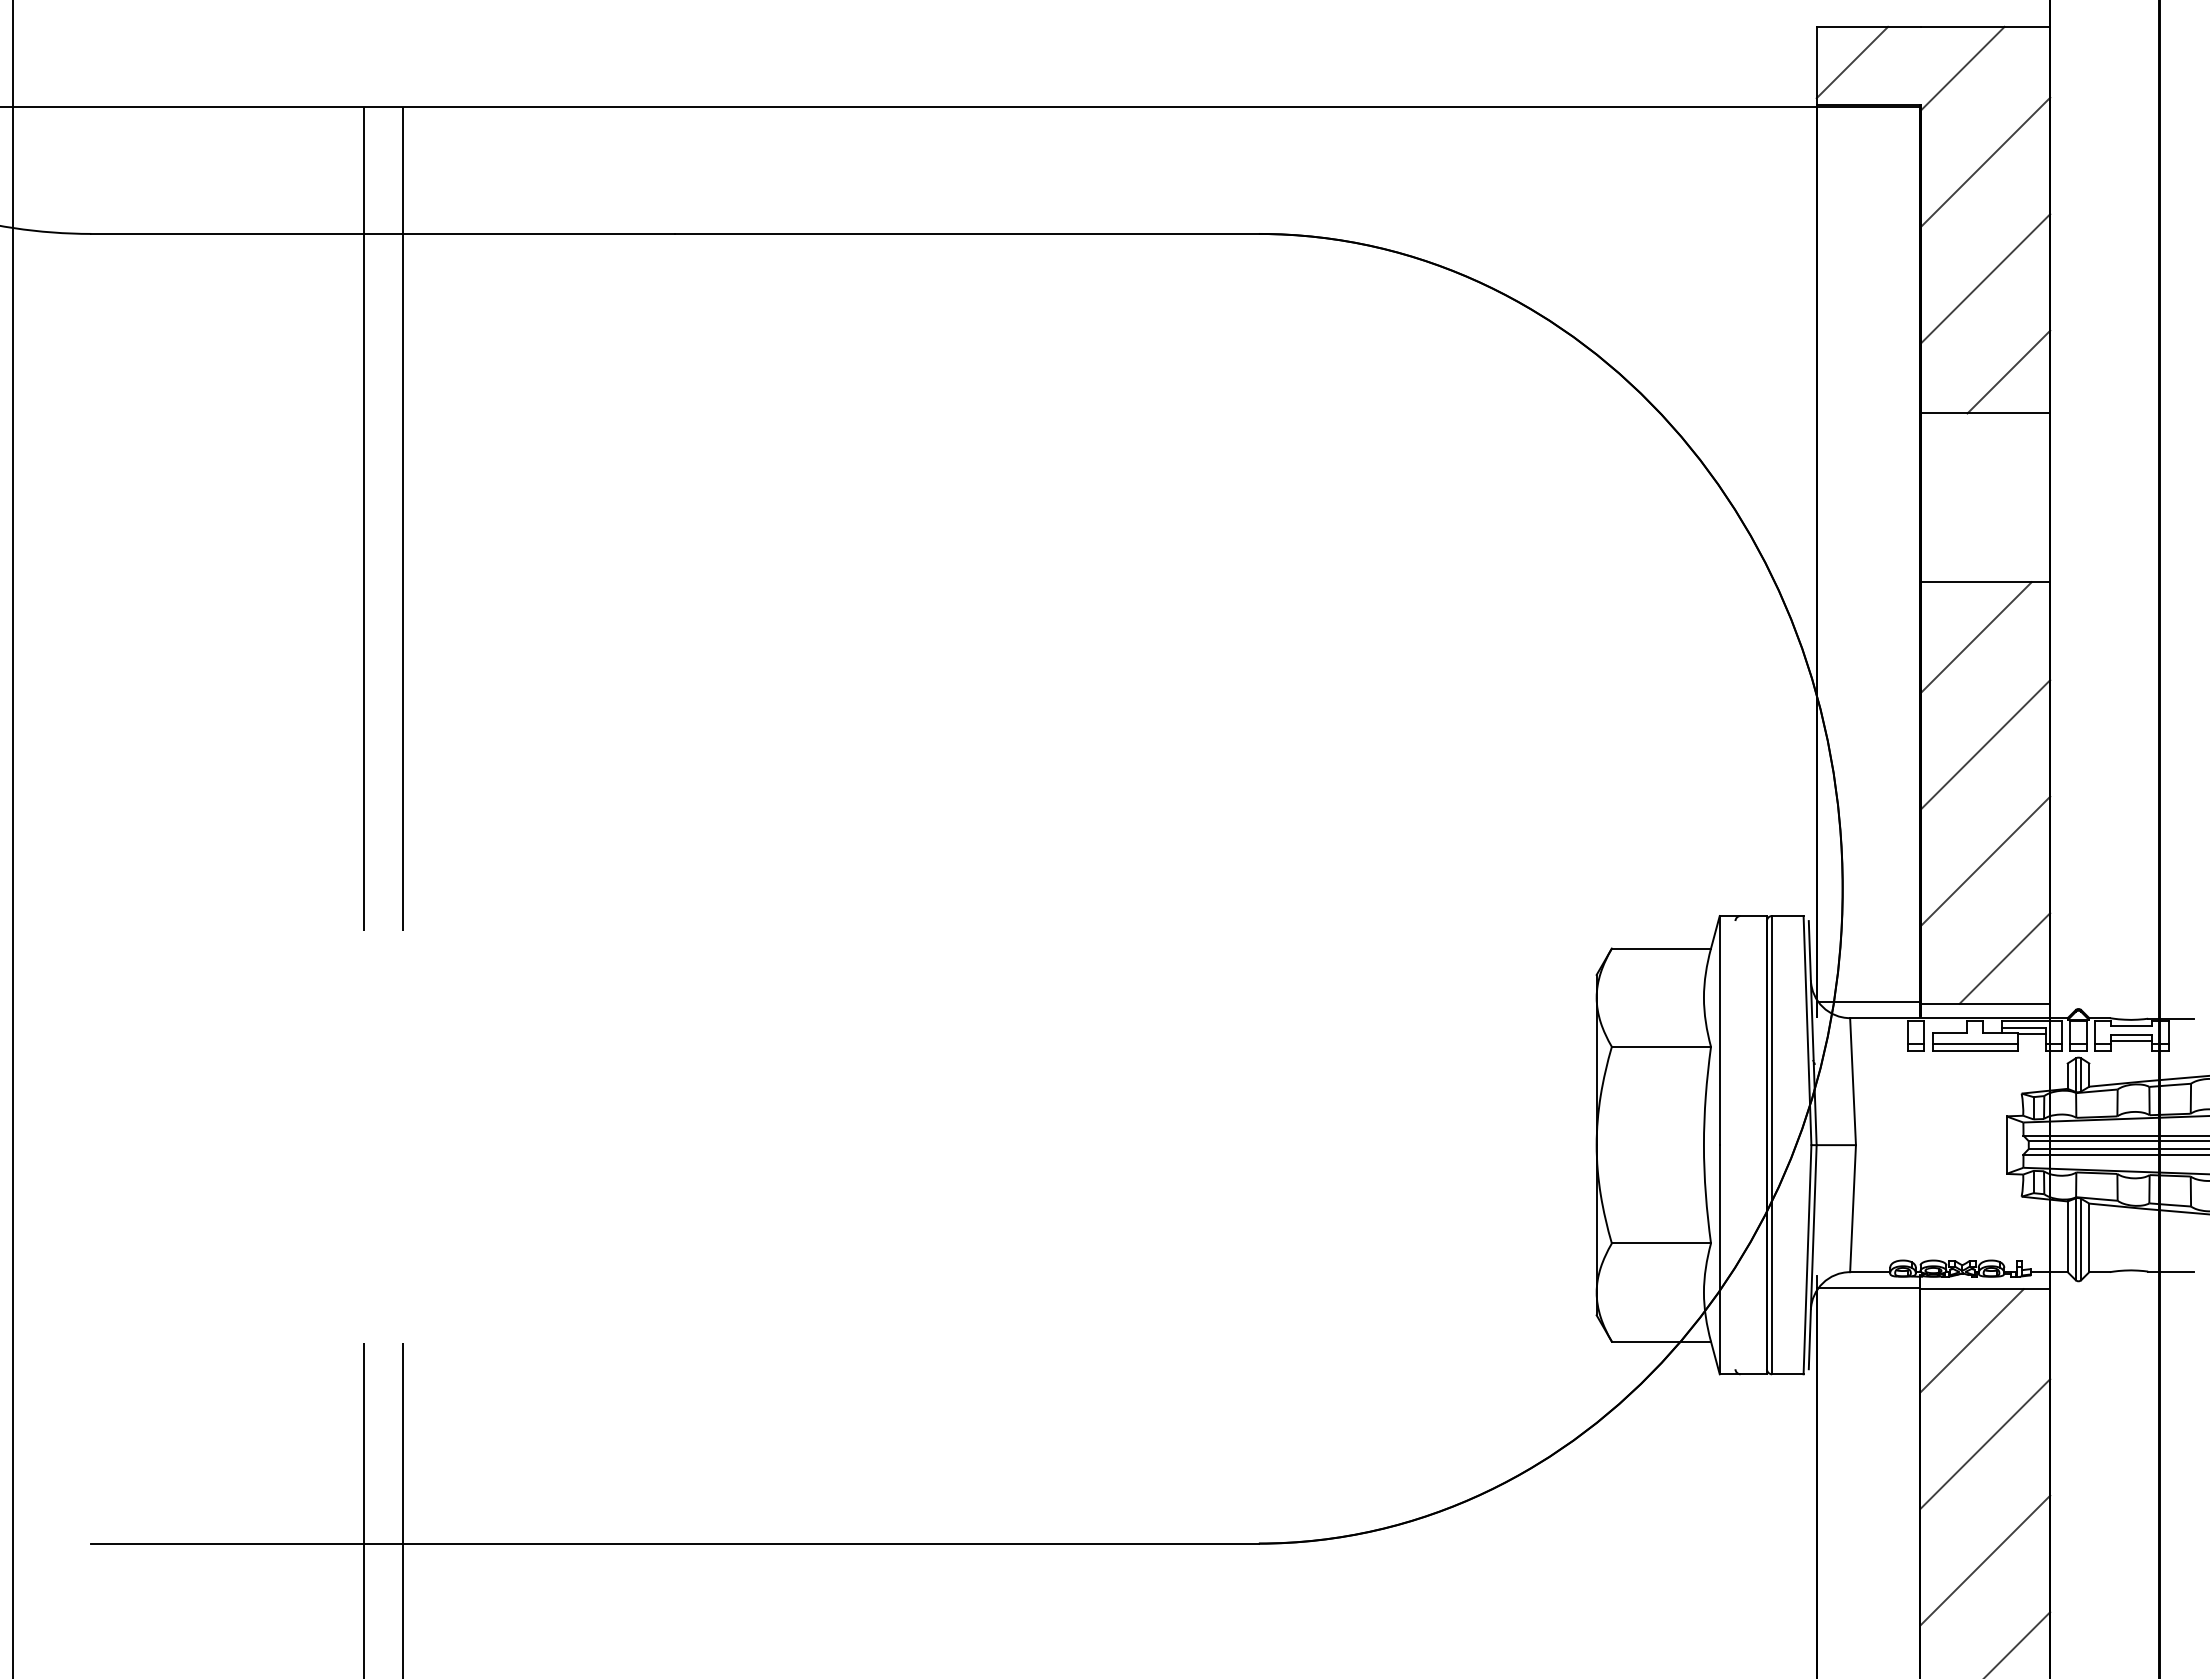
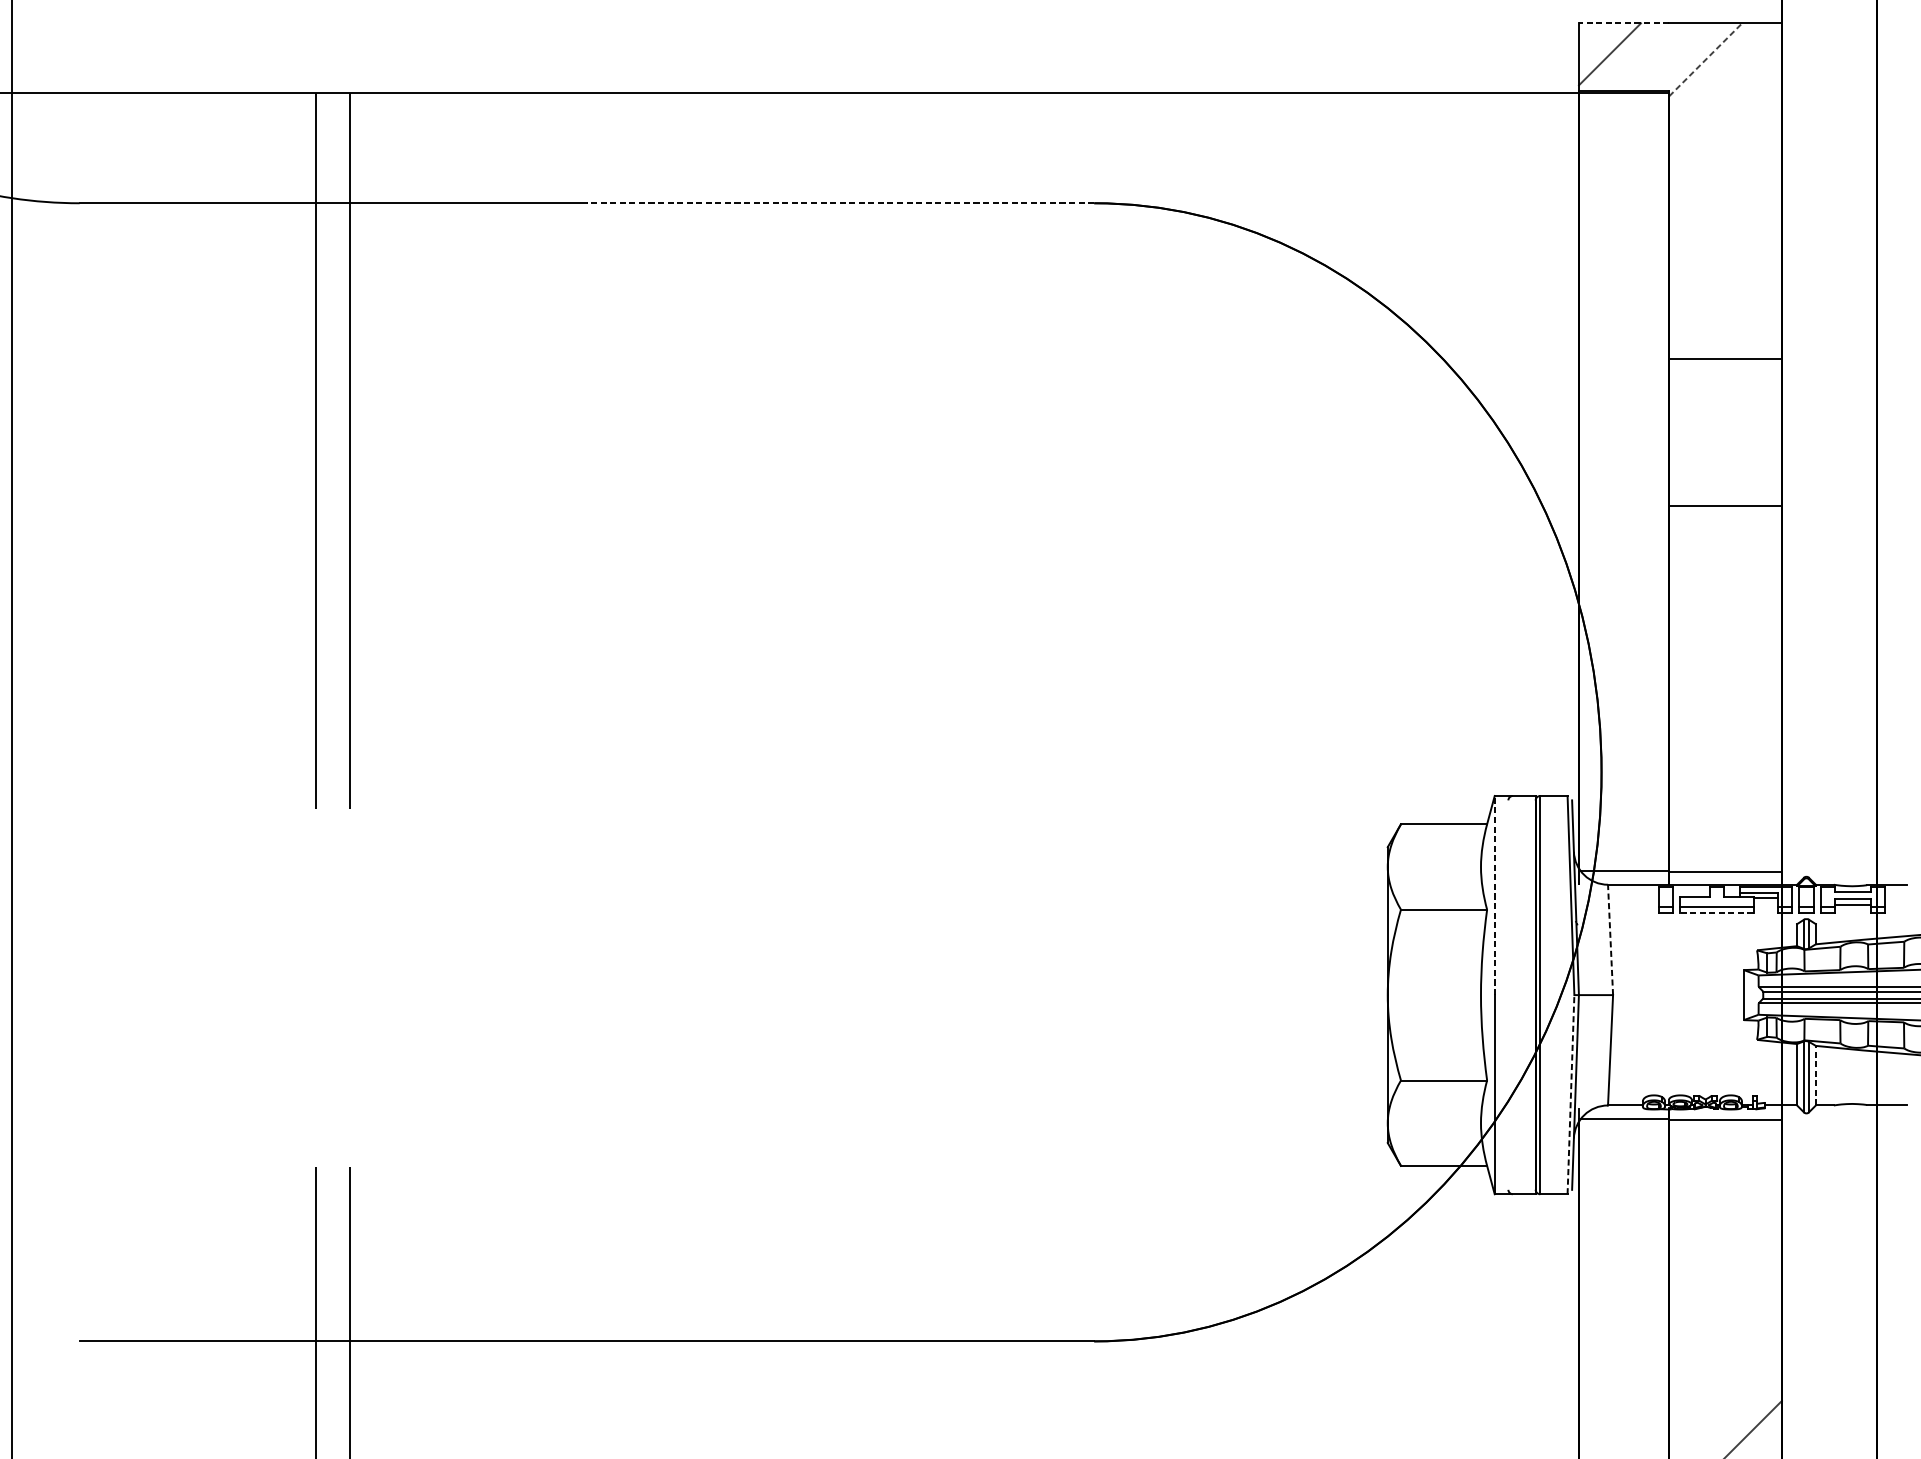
line: (1868, 26) -> (1623, 23), solid -> dashed
line: (1962, 68) -> (1705, 59), solid -> dashed
line: (1985, 162) -> (1725, 141), removed
line: (967, 233) -> (841, 202), solid -> dashed
line: (1985, 278) -> (1725, 241), removed
line: (2008, 371) -> (1745, 322), removed
line: (1975, 637) -> (1716, 553), removed
line: (1985, 744) -> (1725, 646), removed
line: (1985, 861) -> (1725, 748), removed
line: (2004, 958) -> (1742, 832), removed
line: (1719, 1030) -> (1494, 895), solid -> dashed
line: (1975, 1050) -> (1716, 912), solid -> dashed
line: (1853, 1081) -> (1610, 939), solid -> dashed
line: (2089, 1237) -> (1816, 1075), solid -> dashed
line: (1807, 1259) -> (1570, 1094), solid -> dashed
line: (1971, 1340) -> (1713, 1164), removed
line: (1985, 1443) -> (1725, 1254), removed
line: (1985, 1560) -> (1725, 1356), removed

